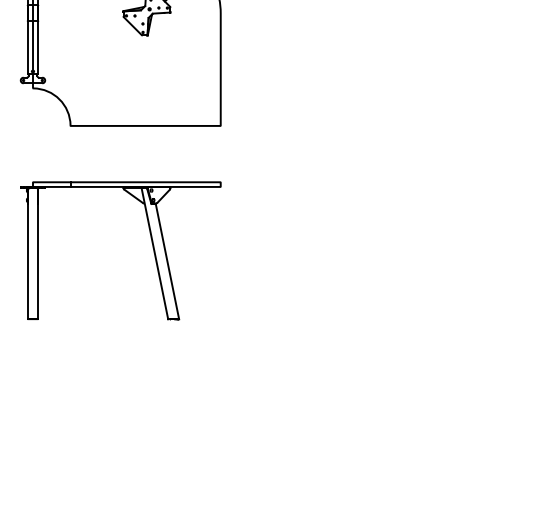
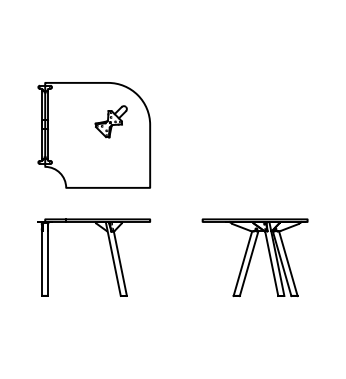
part: (407, 250) -> (254, 257), added

